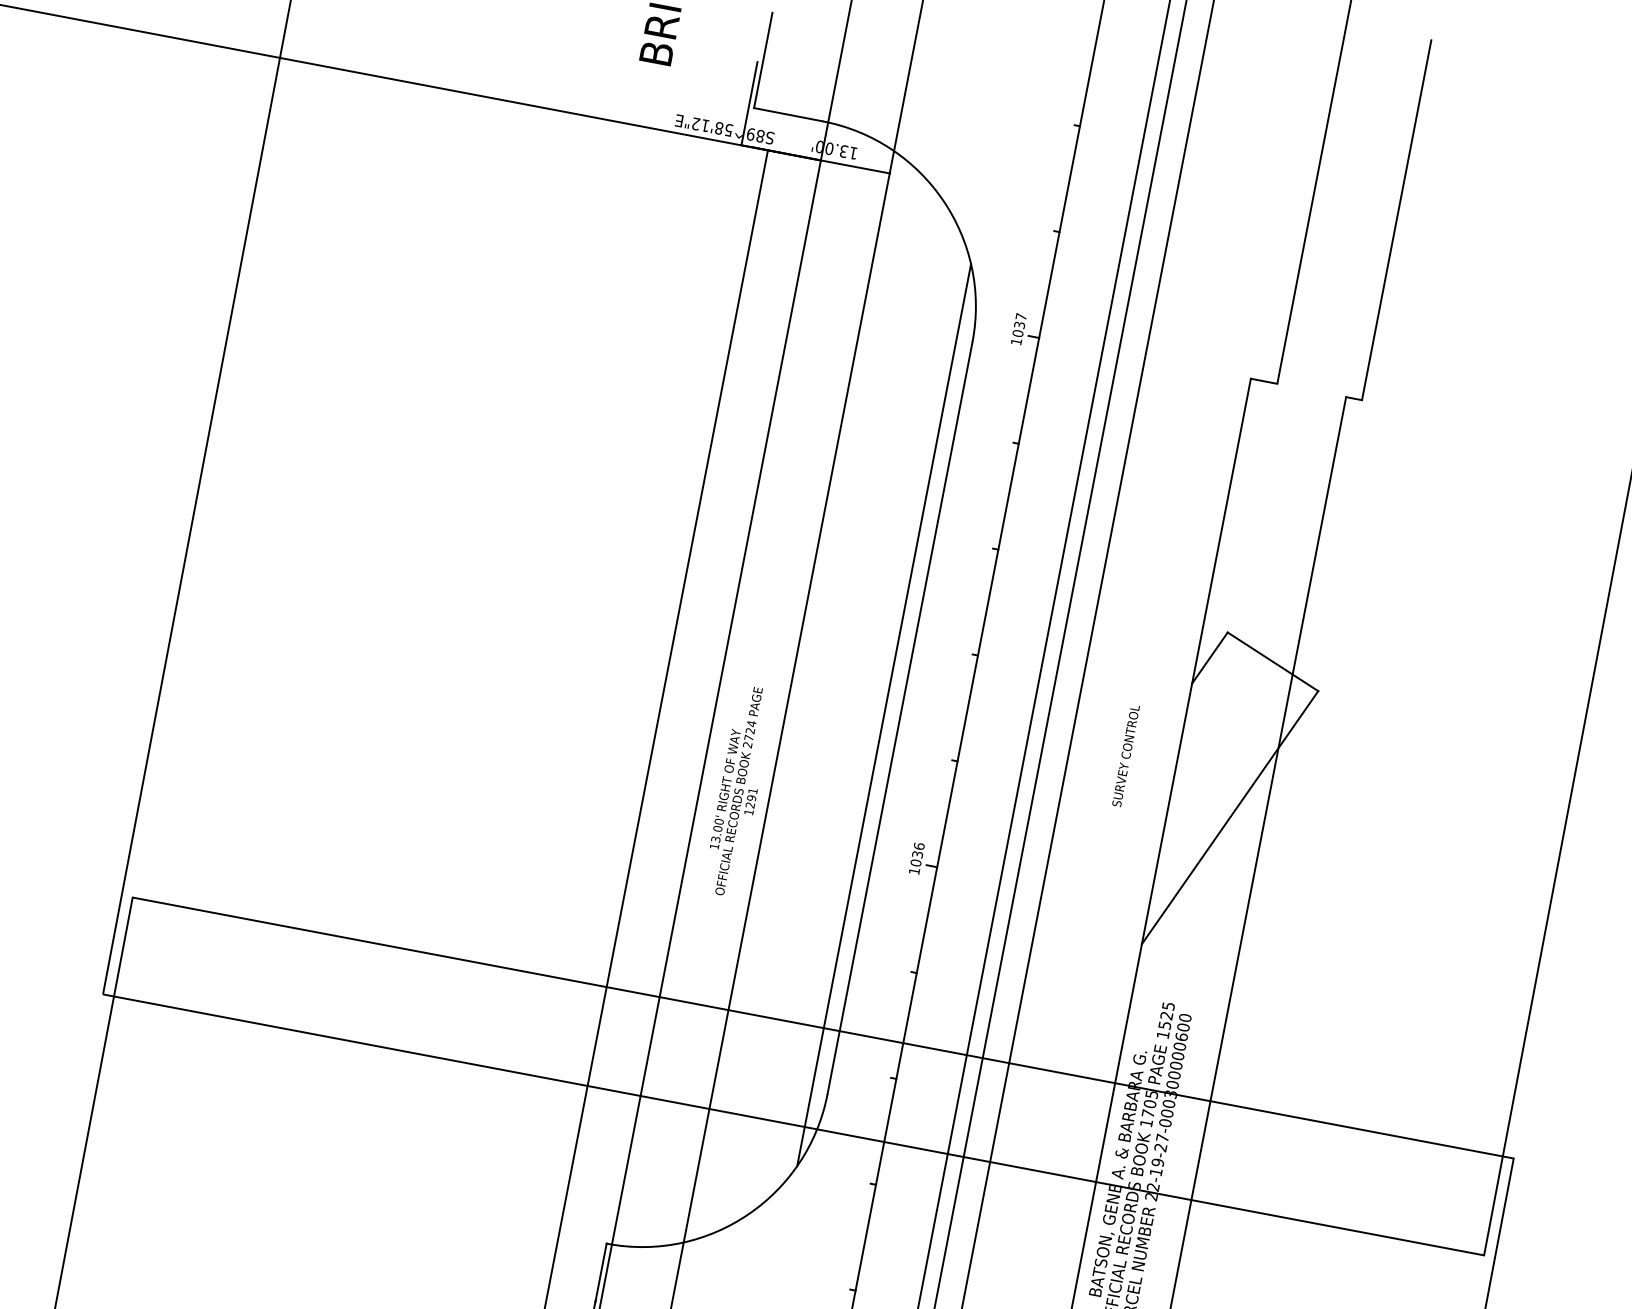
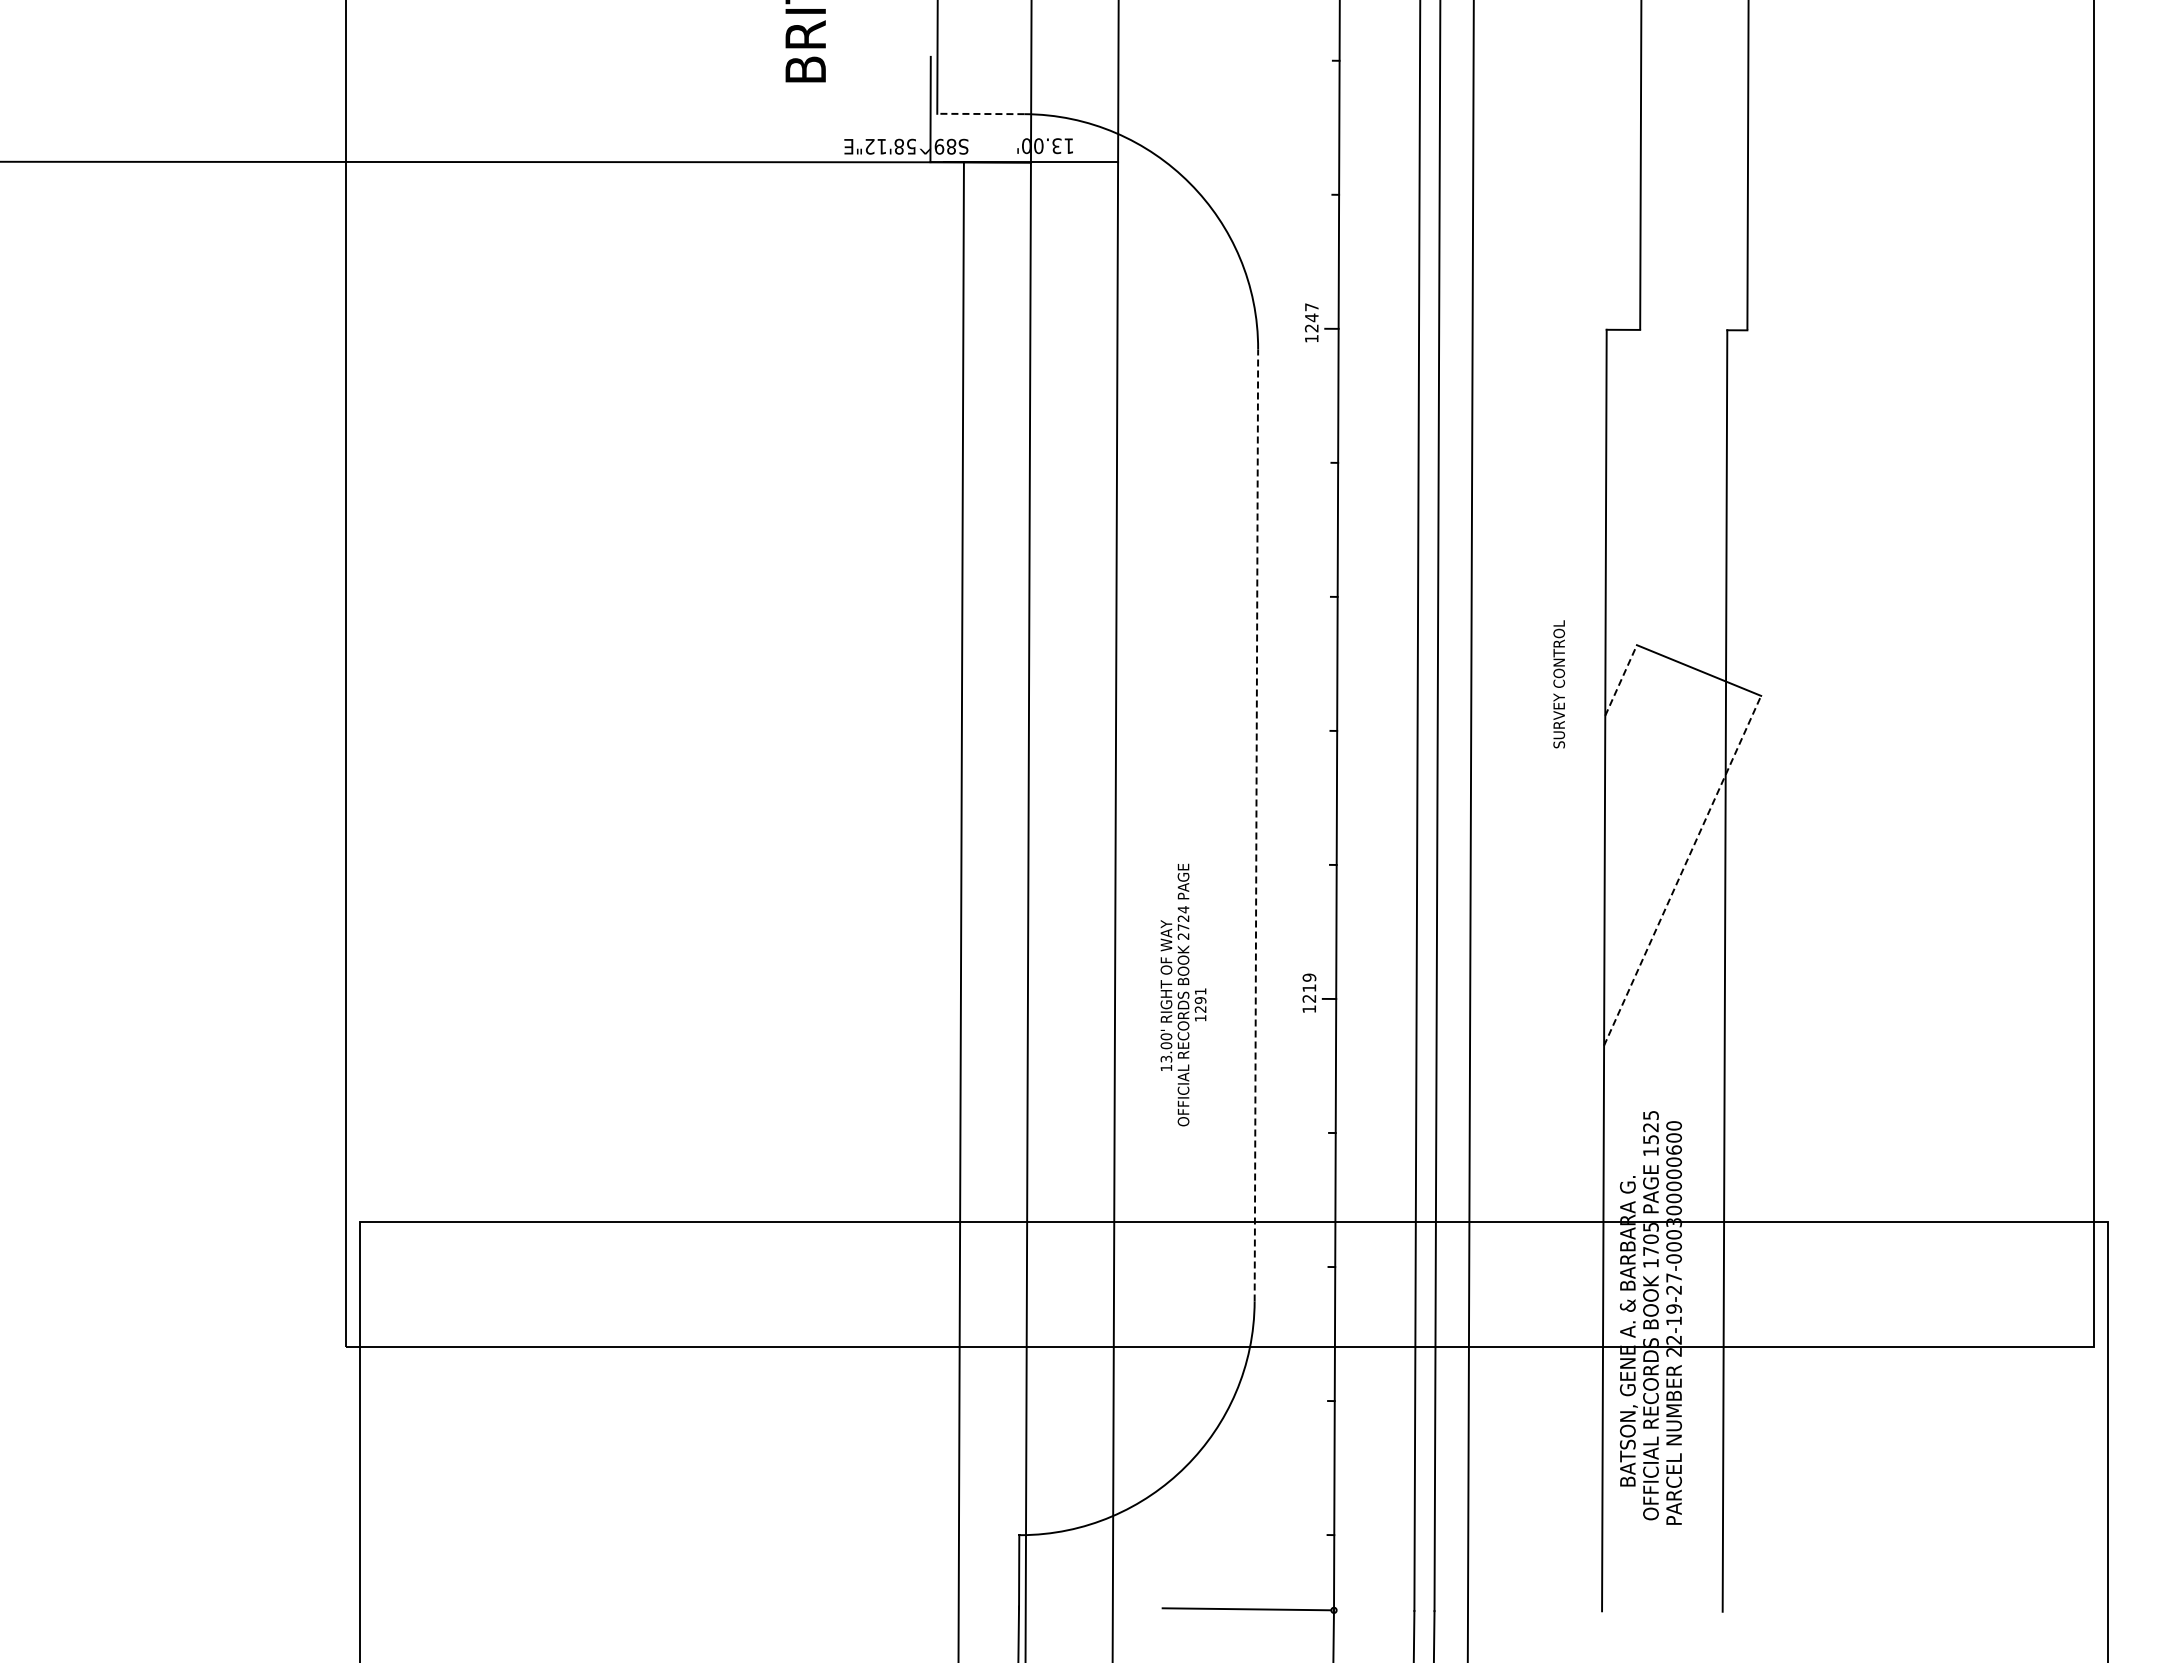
line: (788, 114) -> (980, 113), solid -> dashed
text: (1018, 328) -> (1311, 322), 1037 -> 1247
line: (1210, 658) -> (1621, 680), solid -> dashed
line: (884, 715) -> (1236, 825), removed
line: (900, 718) -> (1256, 825), solid -> dashed
text: (1125, 755) -> (1558, 684), moved
text: (739, 790) -> (1183, 994), moved
line: (1230, 817) -> (1682, 870), solid -> dashed
text: (917, 854) -> (1309, 987), 1036 -> 1219

